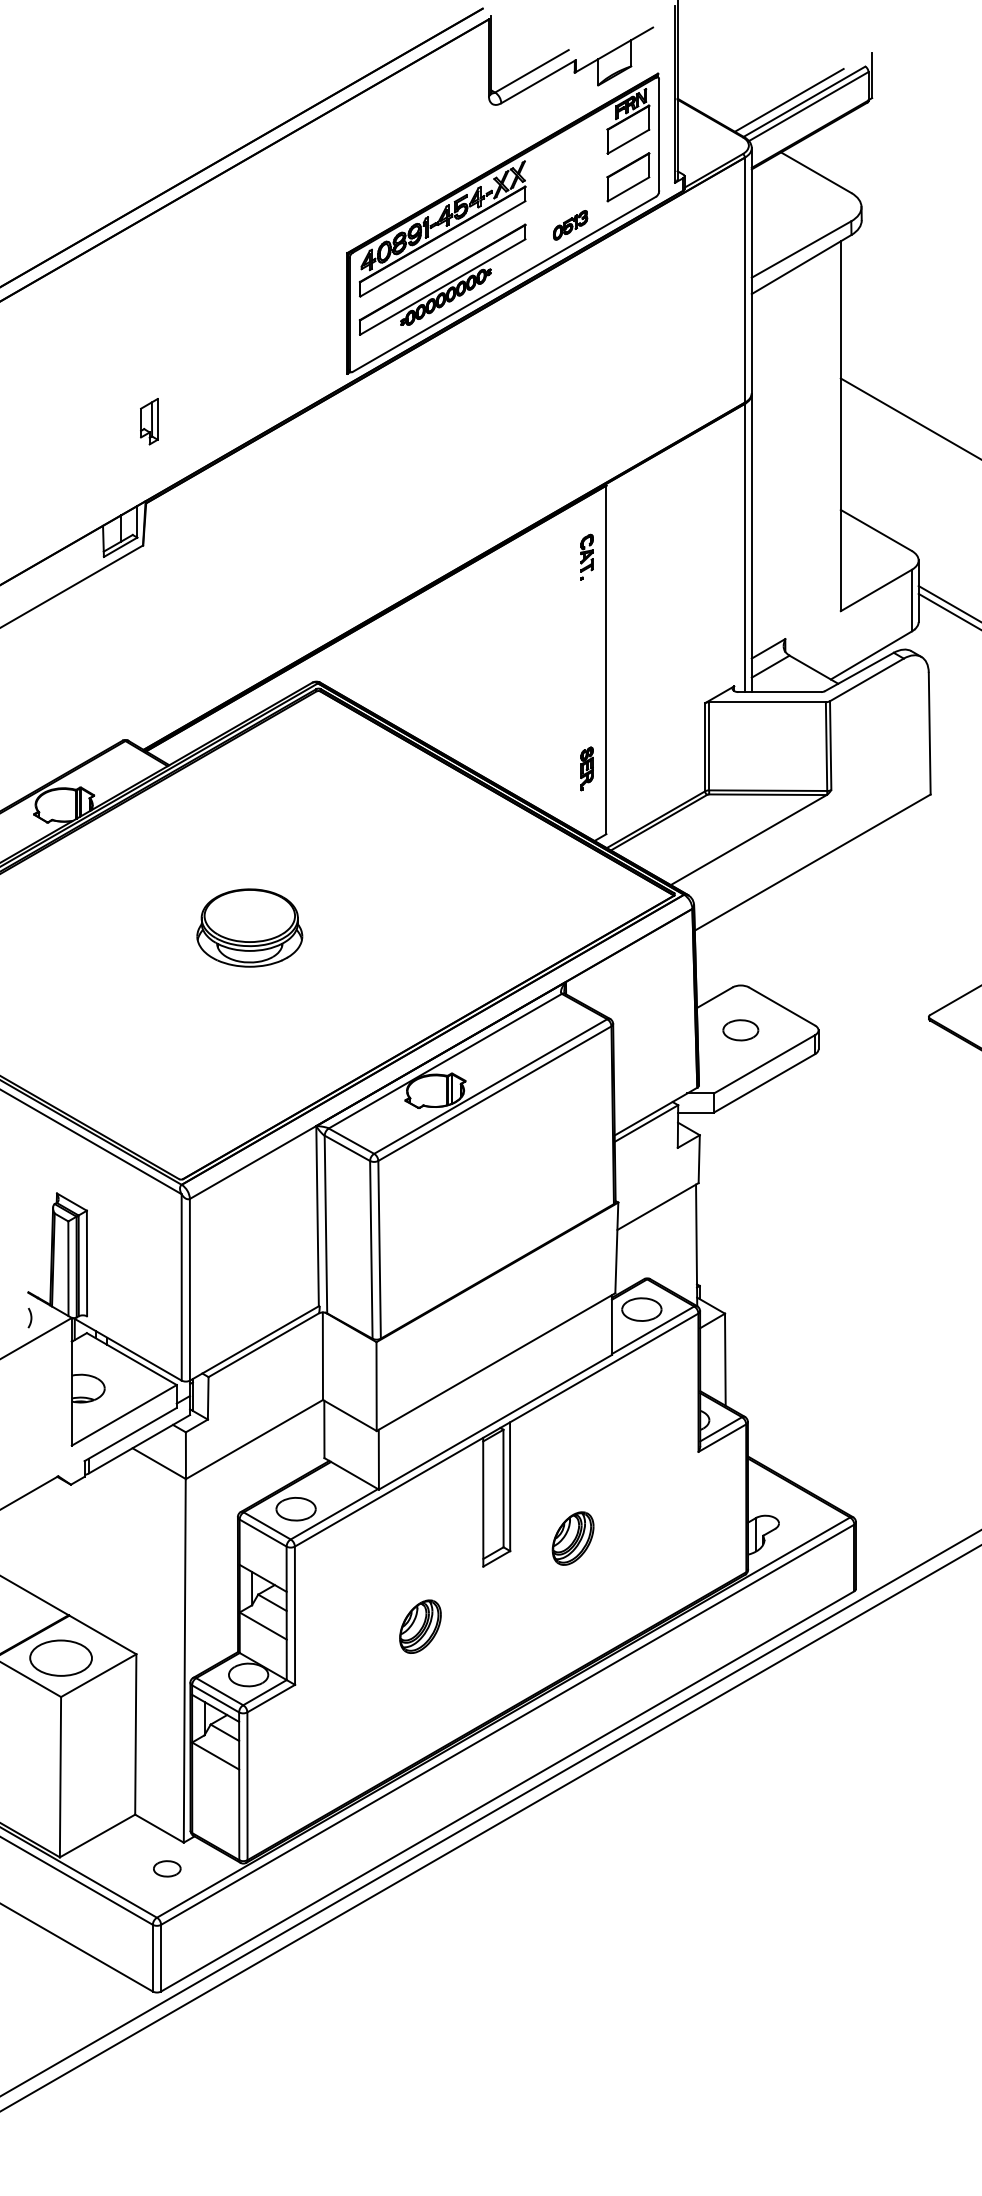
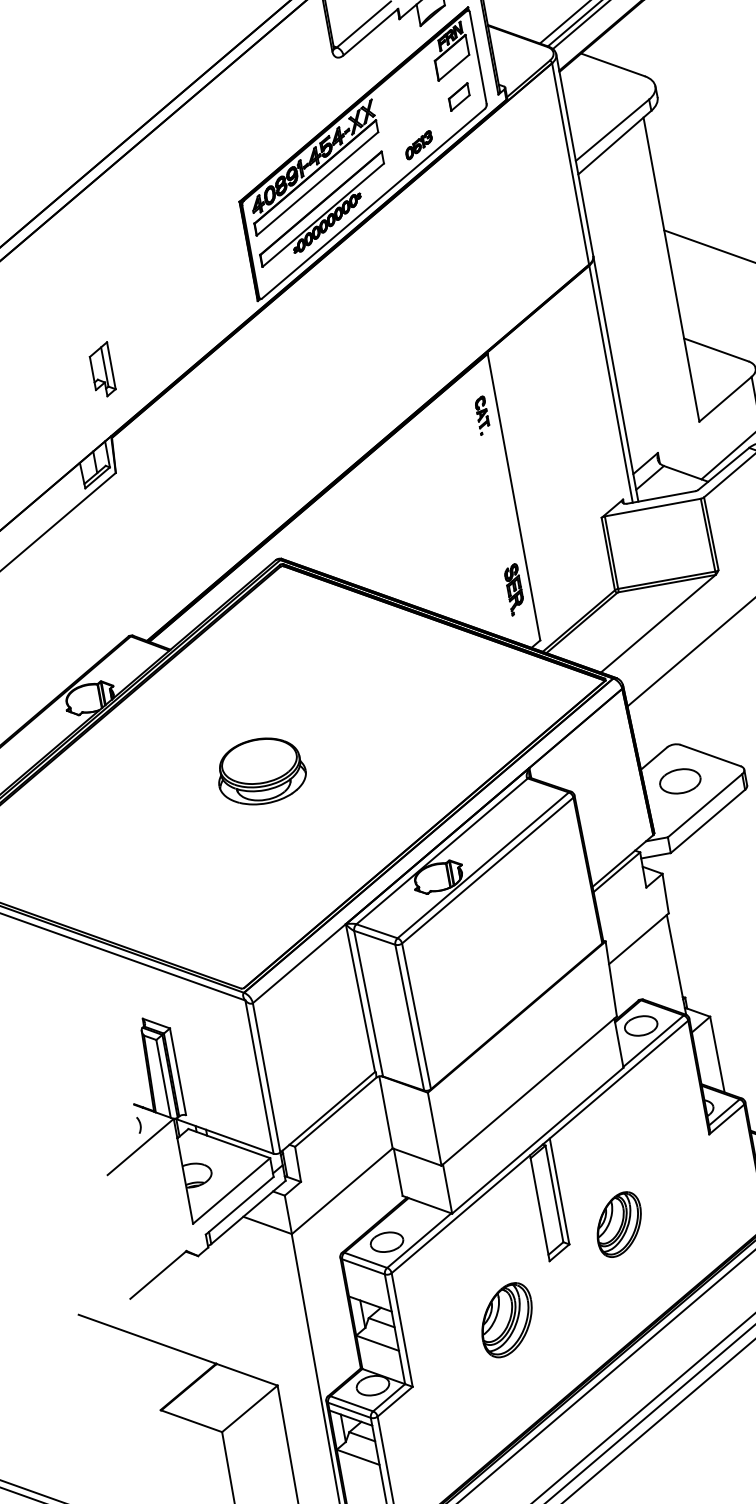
part: (628, 177) -> (459, 97), size x0.6
part: (149, 421) -> (102, 370), size x1.4
part: (586, 768) -> (514, 589), size x1.4
part: (740, 1030) -> (680, 781), size x1.4
part: (572, 1538) -> (618, 1224), size x1.4
part: (420, 1626) -> (507, 1319), size x1.6
part: (60, 1657) -> (215, 1399), removed

